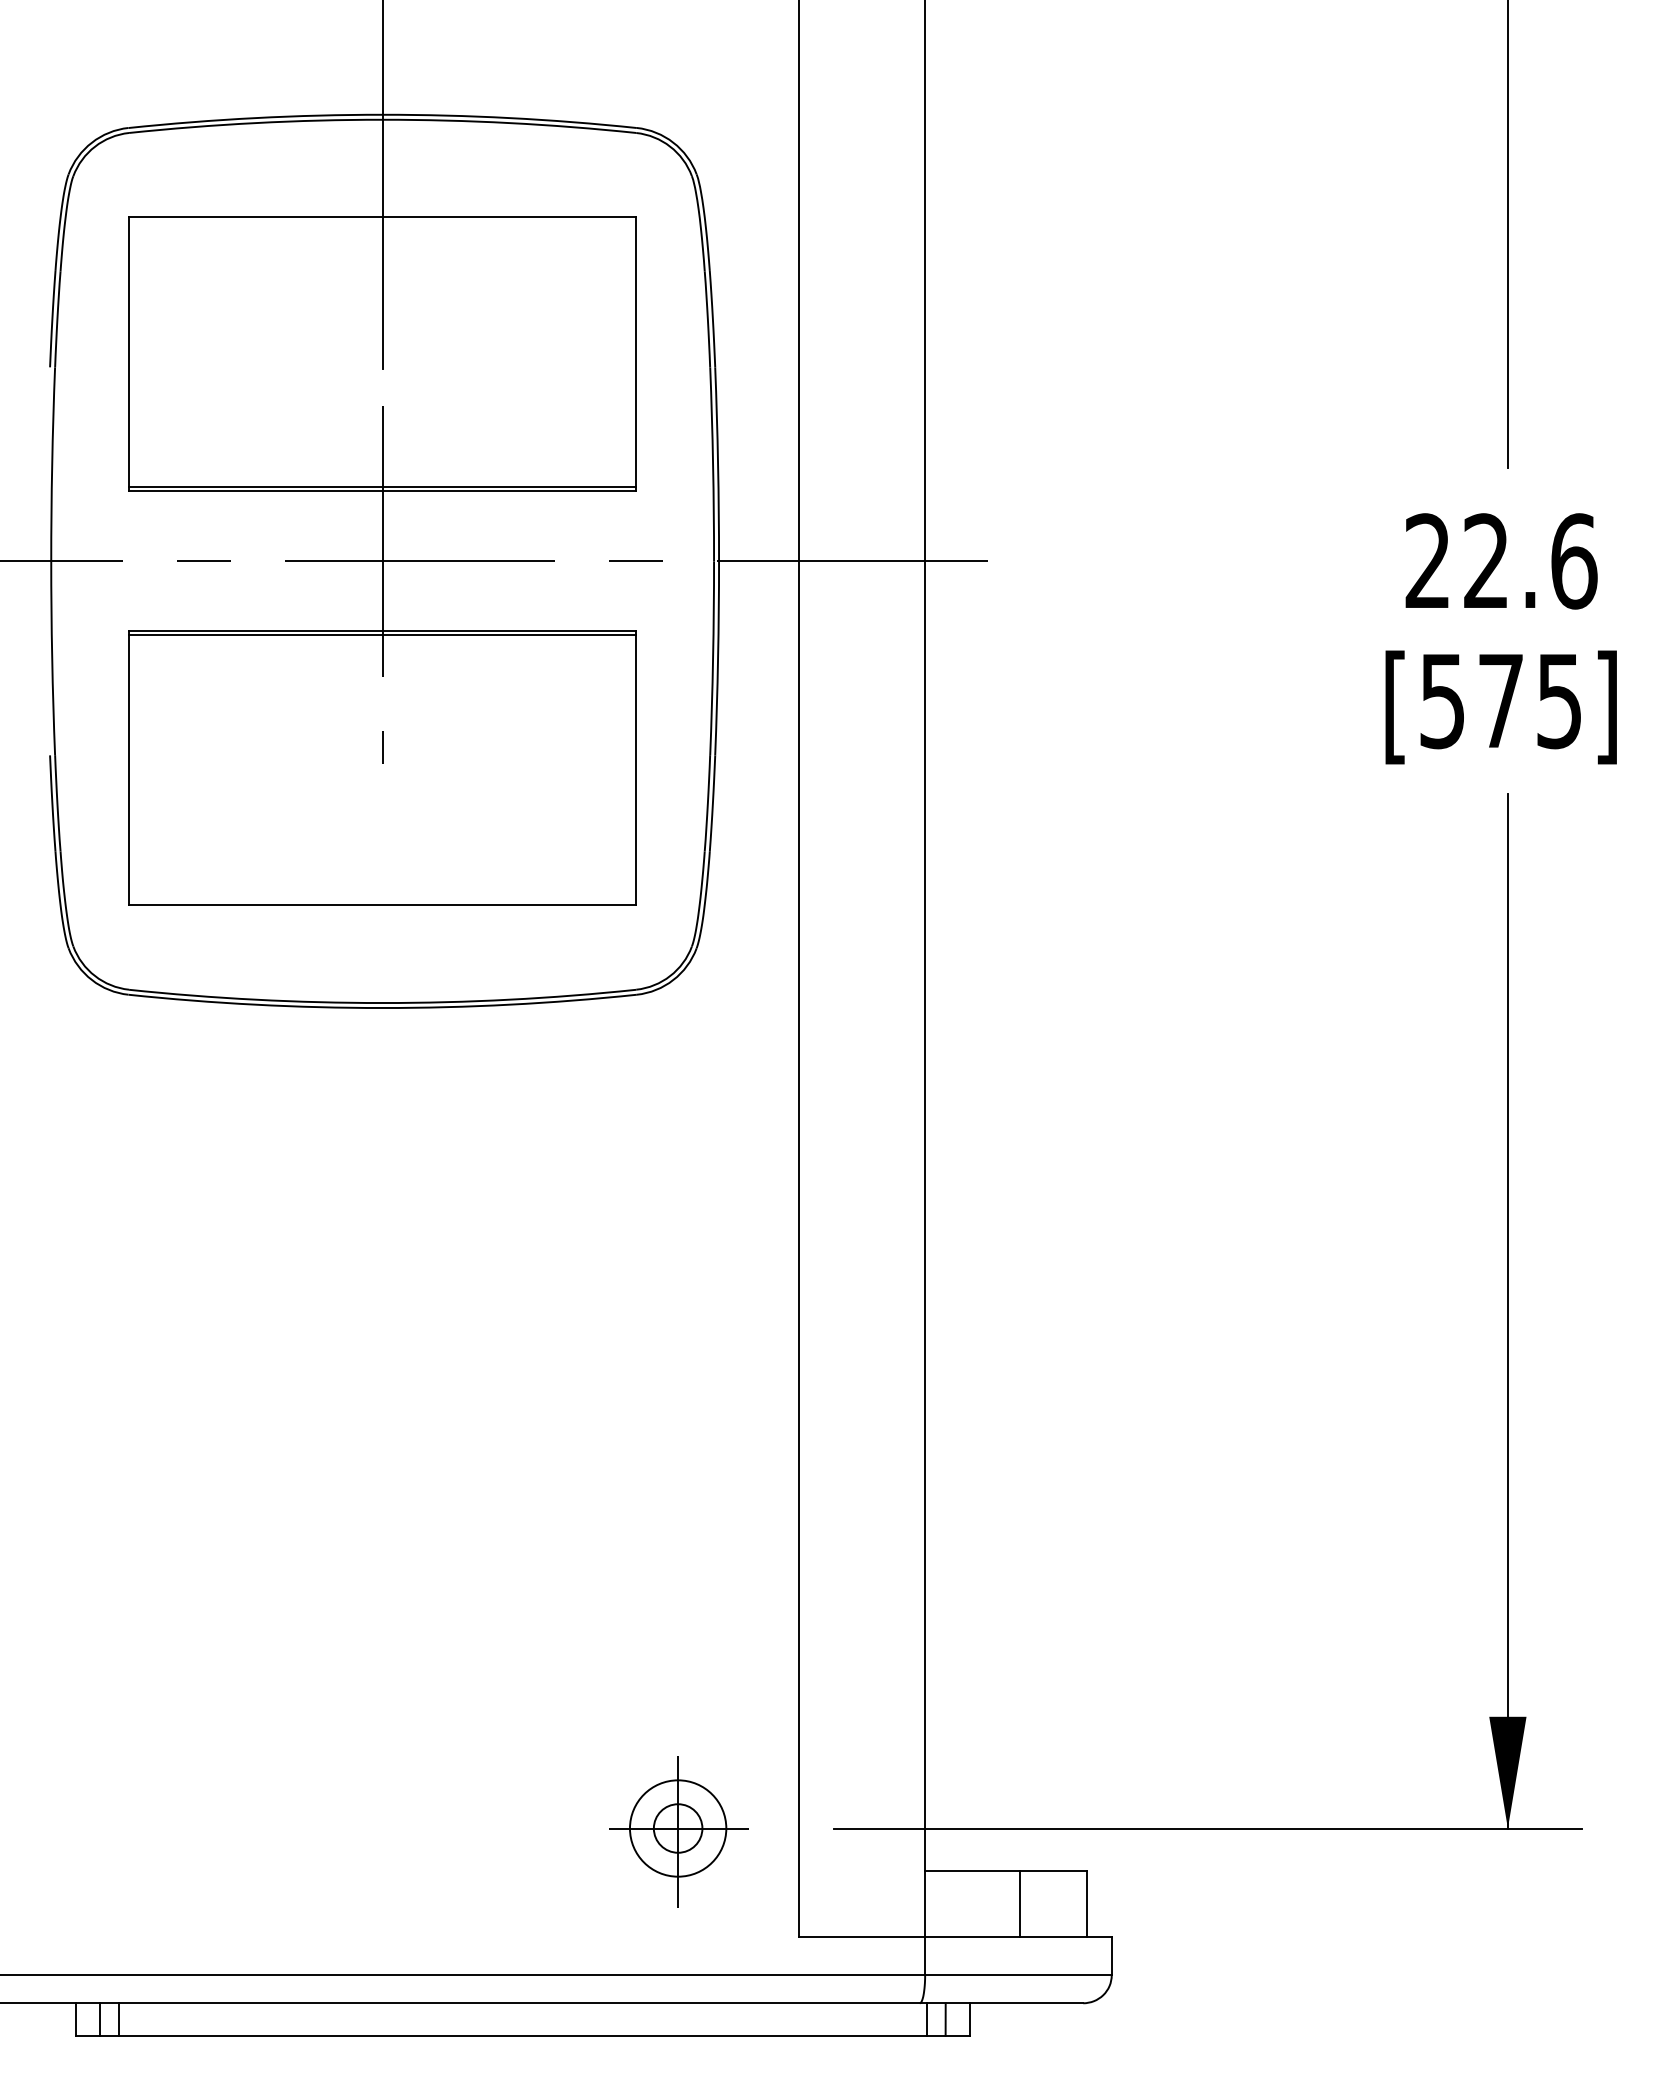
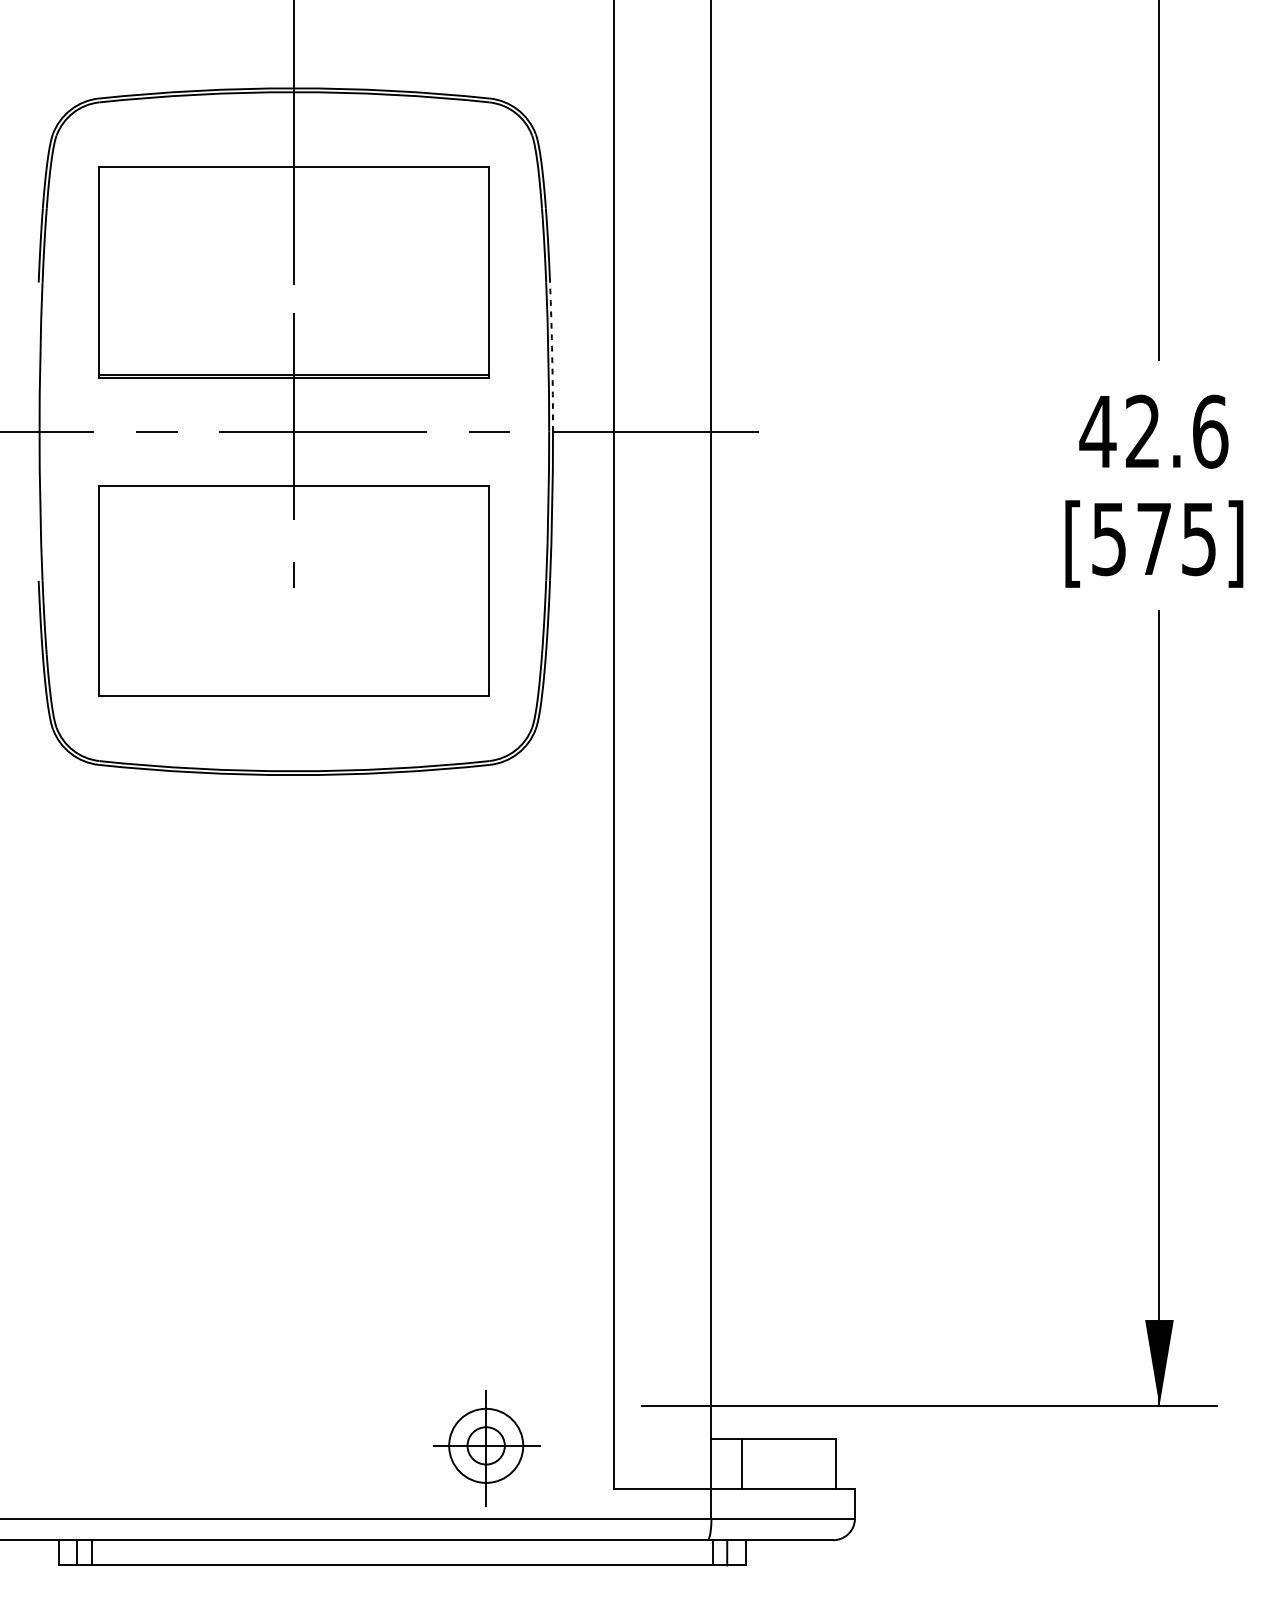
arc: (718, 464) -> (552, 357), solid -> dashed
text: (1427, 560) -> (1097, 431), 22.6 -> 42.6
line: (382, 635) -> (294, 488), removed
part: (678, 1831) -> (486, 1448), moved
line: (1019, 1904) -> (741, 1464), moved

